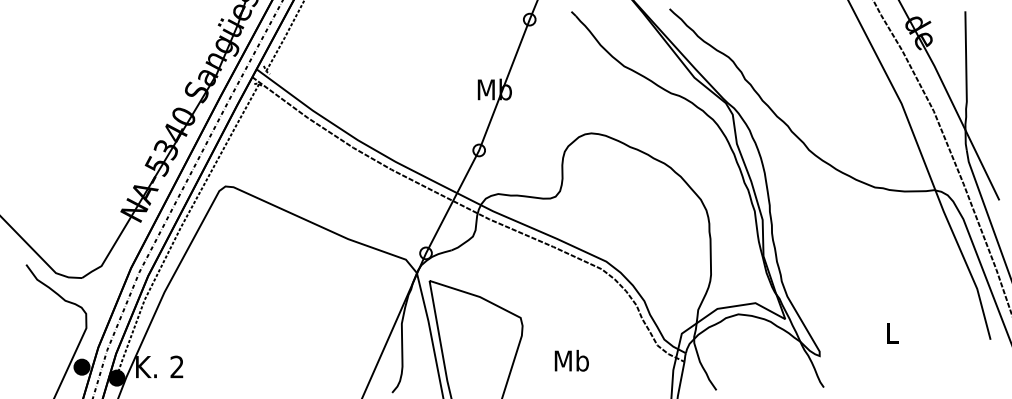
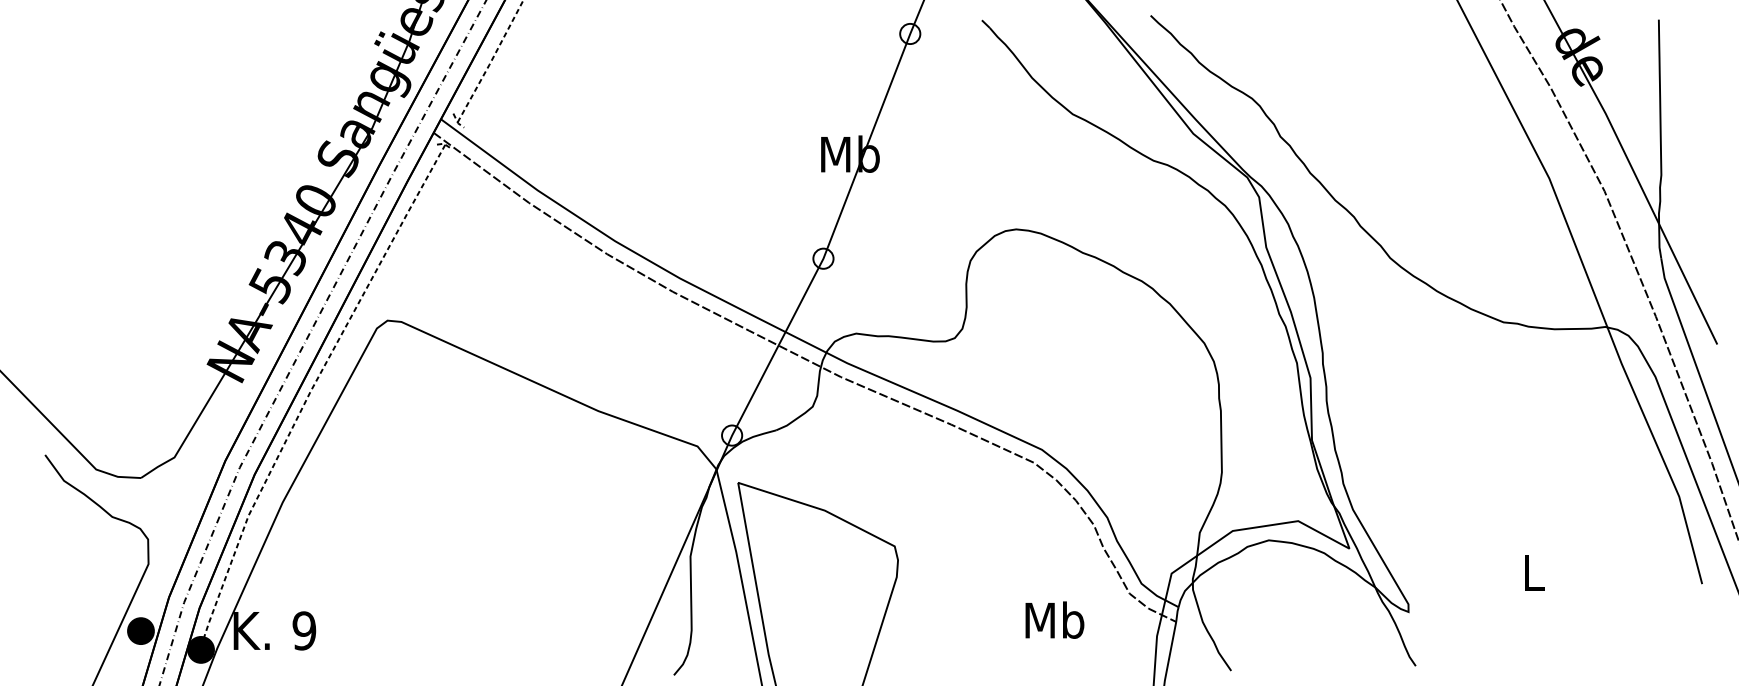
text: (571, 360) -> (1054, 619), moved
text: (176, 366) -> (303, 629), 2 -> 9

